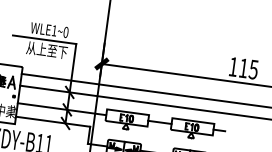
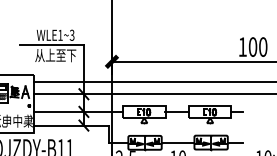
text: (65, 31) -> (71, 34), WLE1~0 -> WLE1~3
text: (248, 68) -> (257, 46), 115 -> 100

